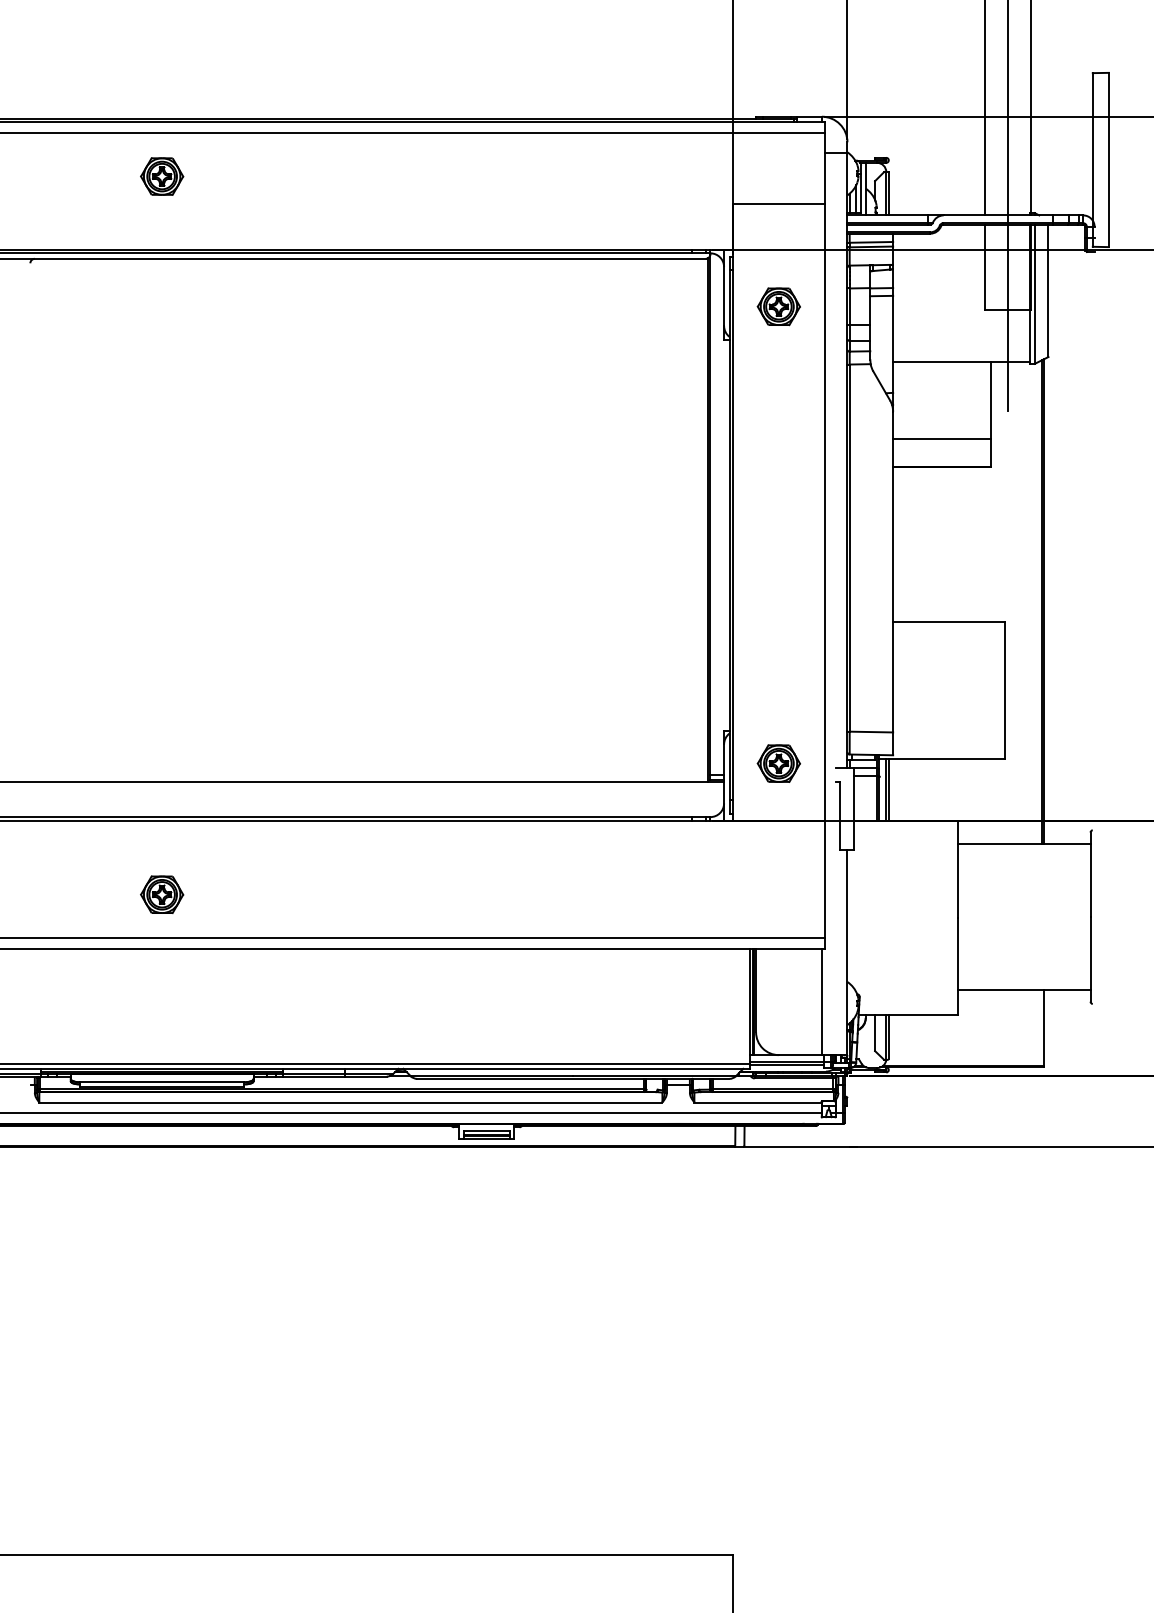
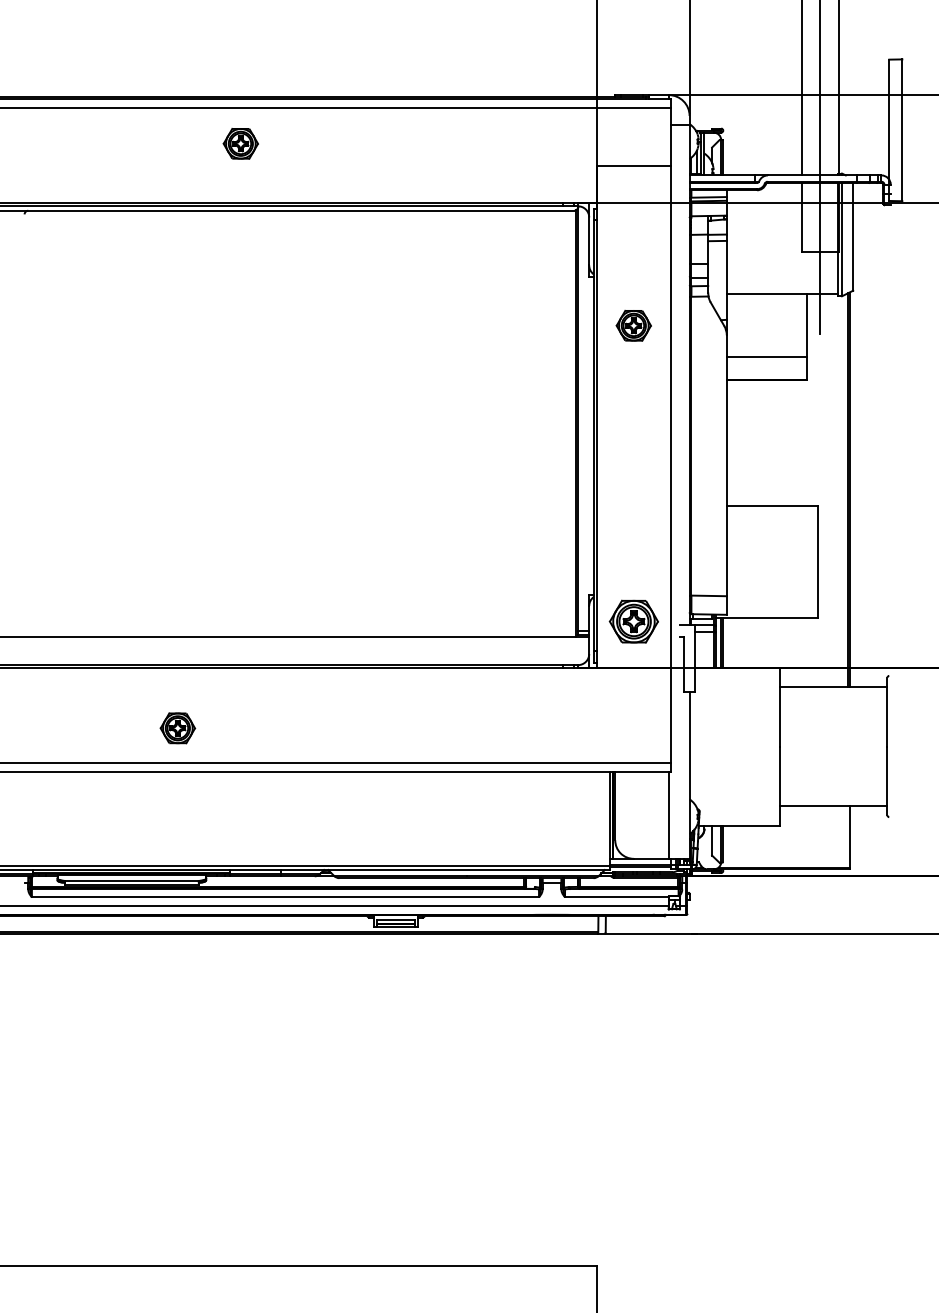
part: (161, 176) -> (240, 143), moved
part: (778, 306) -> (633, 325), moved
part: (778, 763) -> (633, 621), size x1.4
part: (161, 894) -> (177, 728), moved

